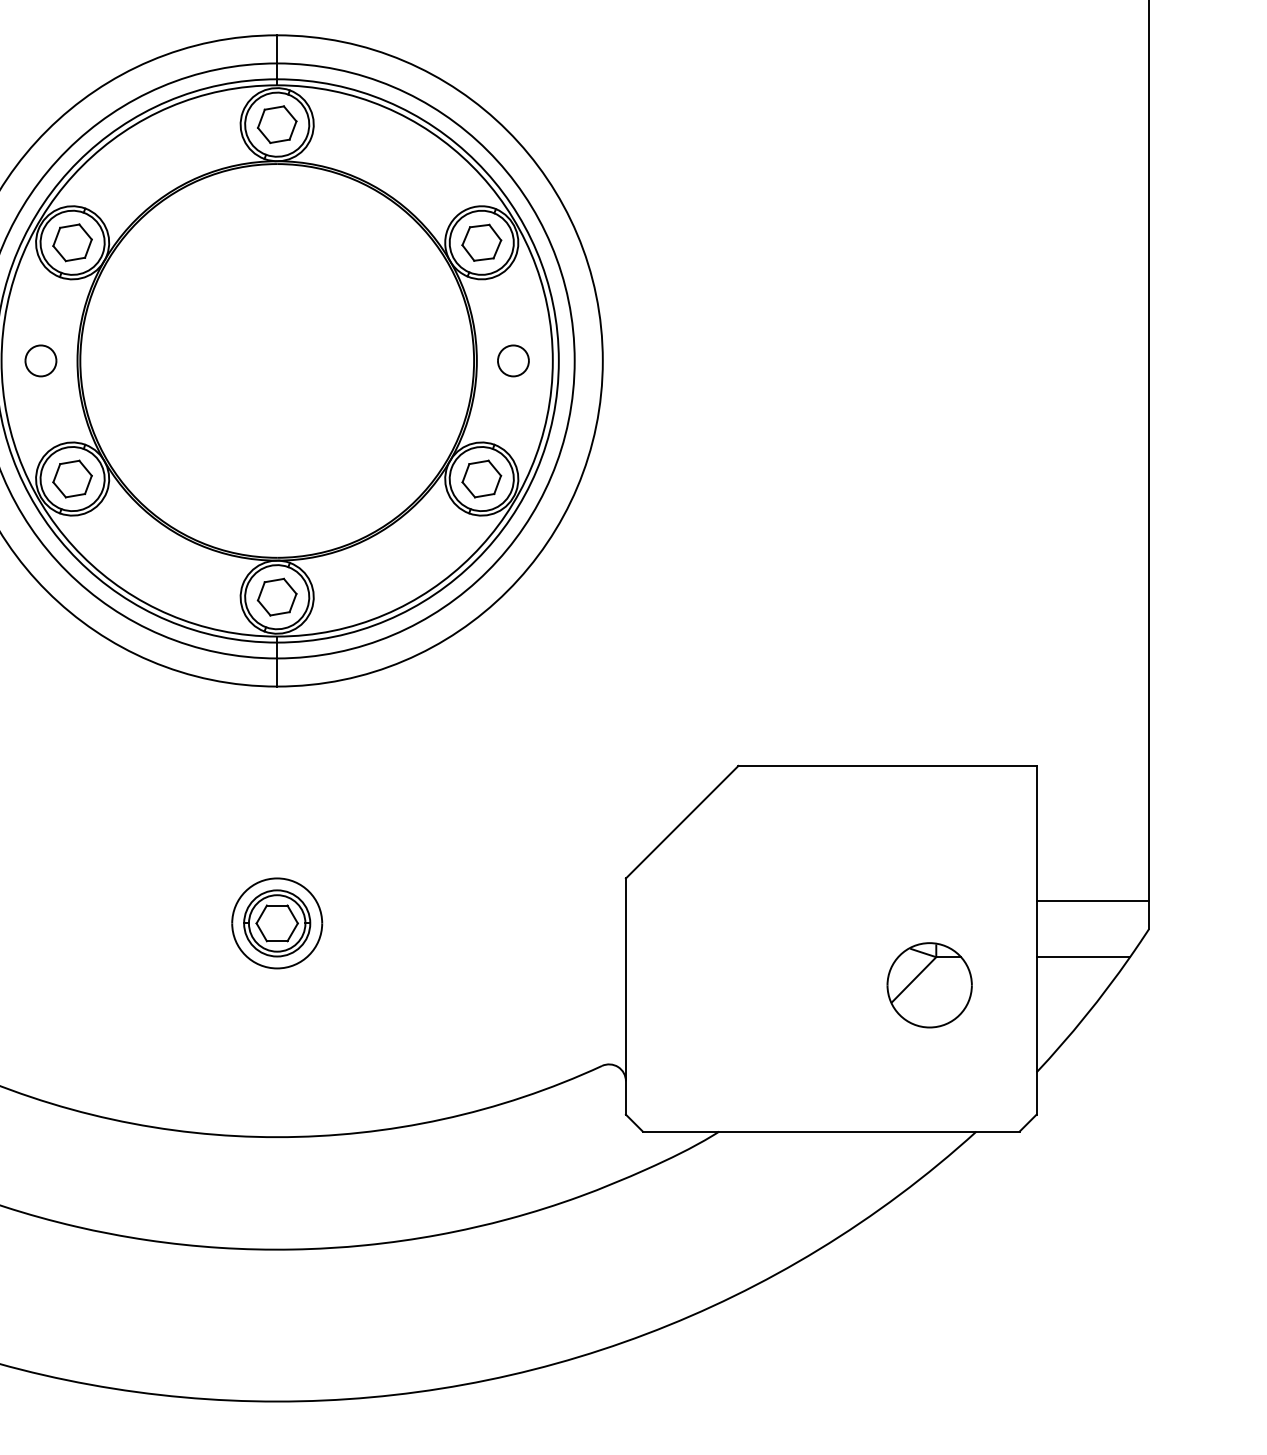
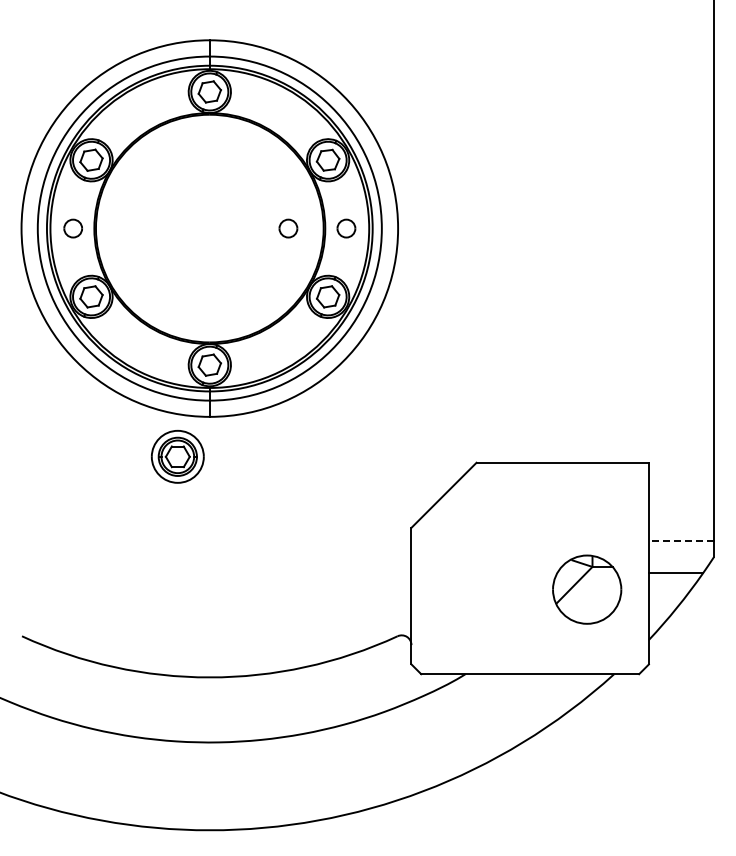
part: (413, 360) -> (288, 228), added
line: (1092, 900) -> (681, 540), solid -> dashed
part: (276, 922) -> (177, 456), moved
part: (928, 985) -> (586, 589), size x1.4

